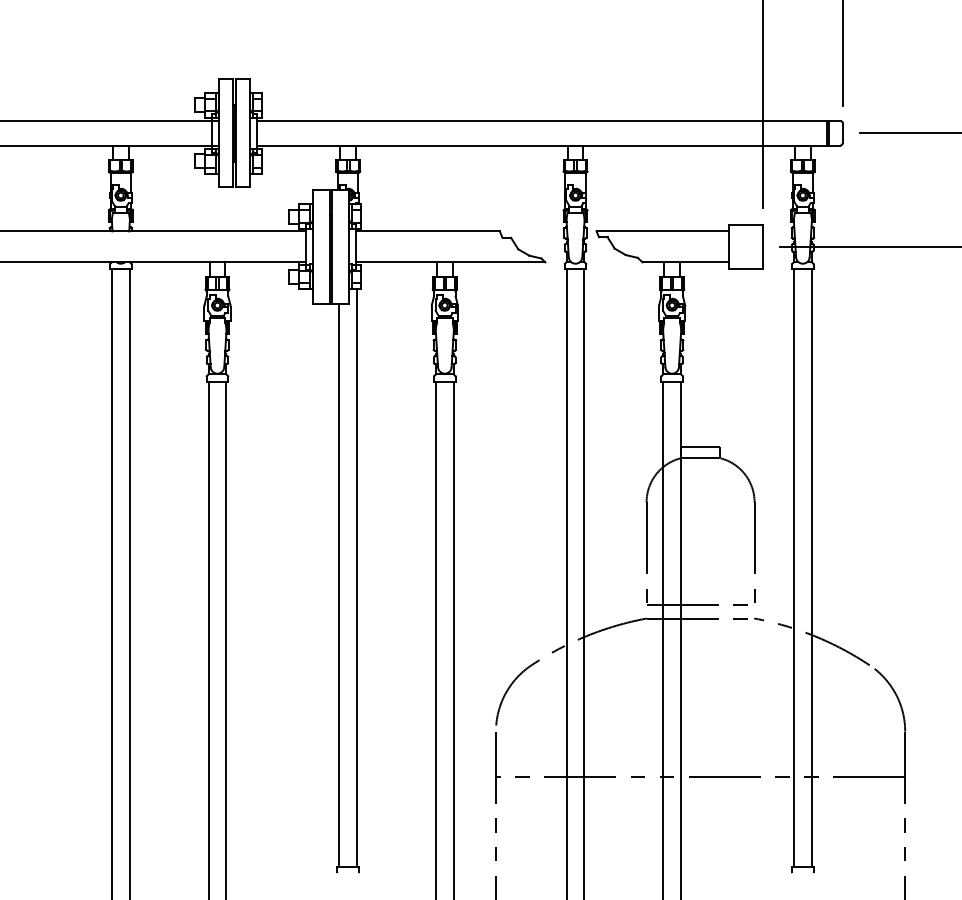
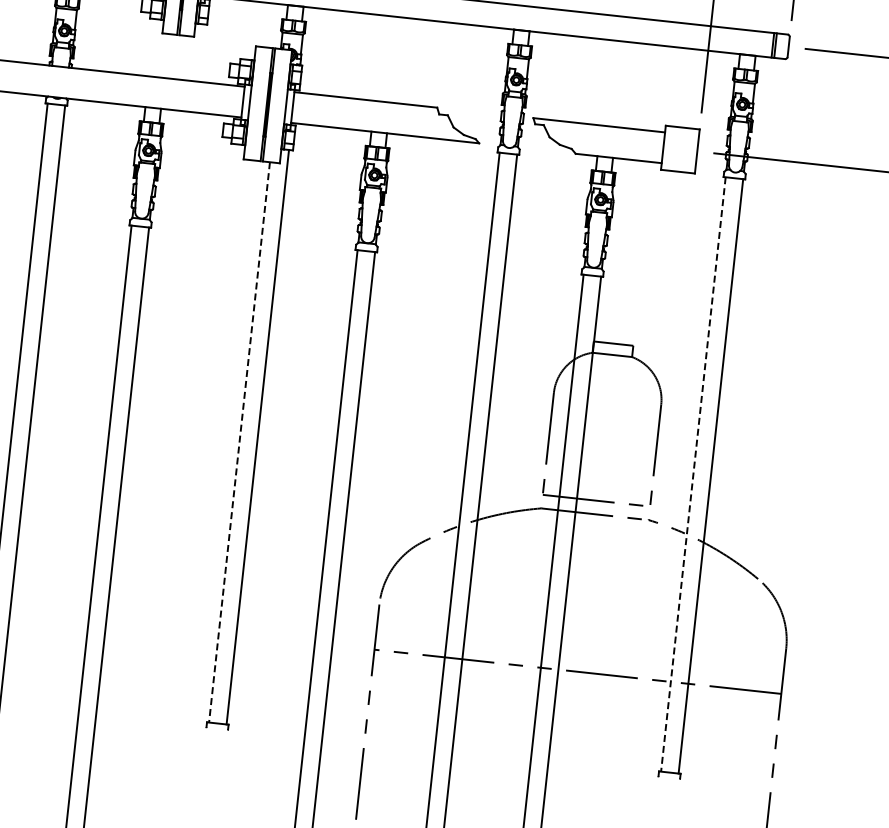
line: (794, 568) -> (693, 474), solid -> dashed
line: (339, 585) -> (239, 442), solid -> dashed

